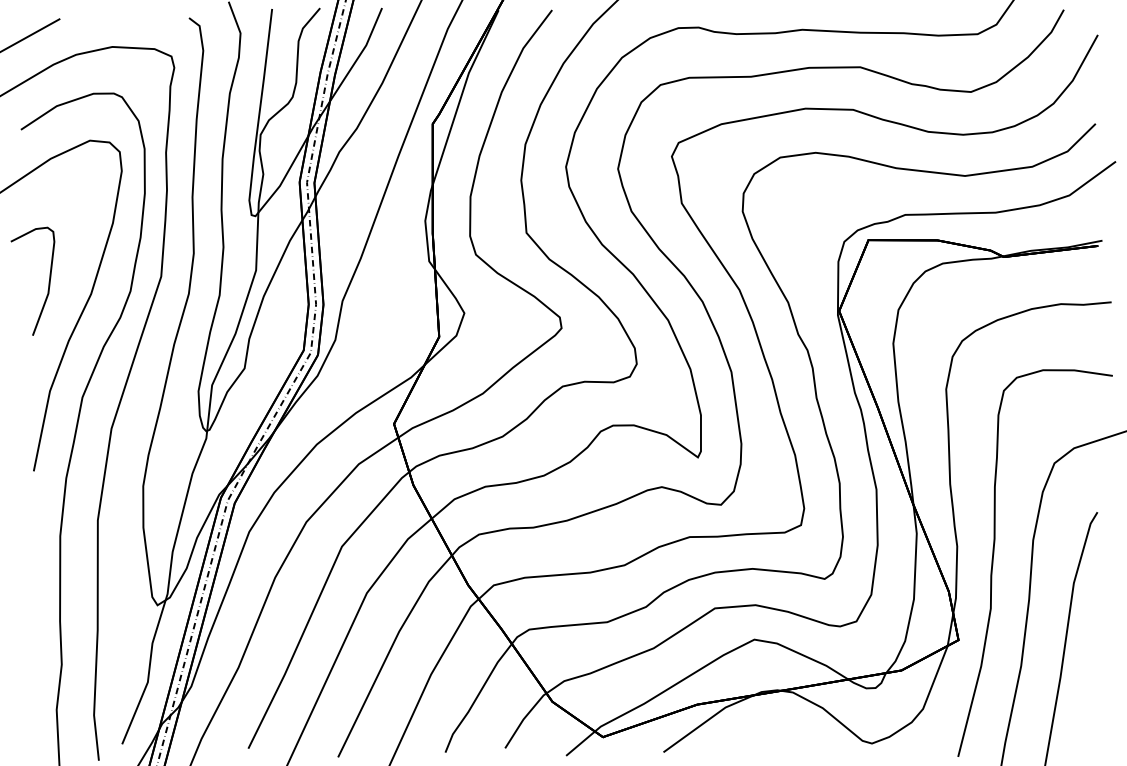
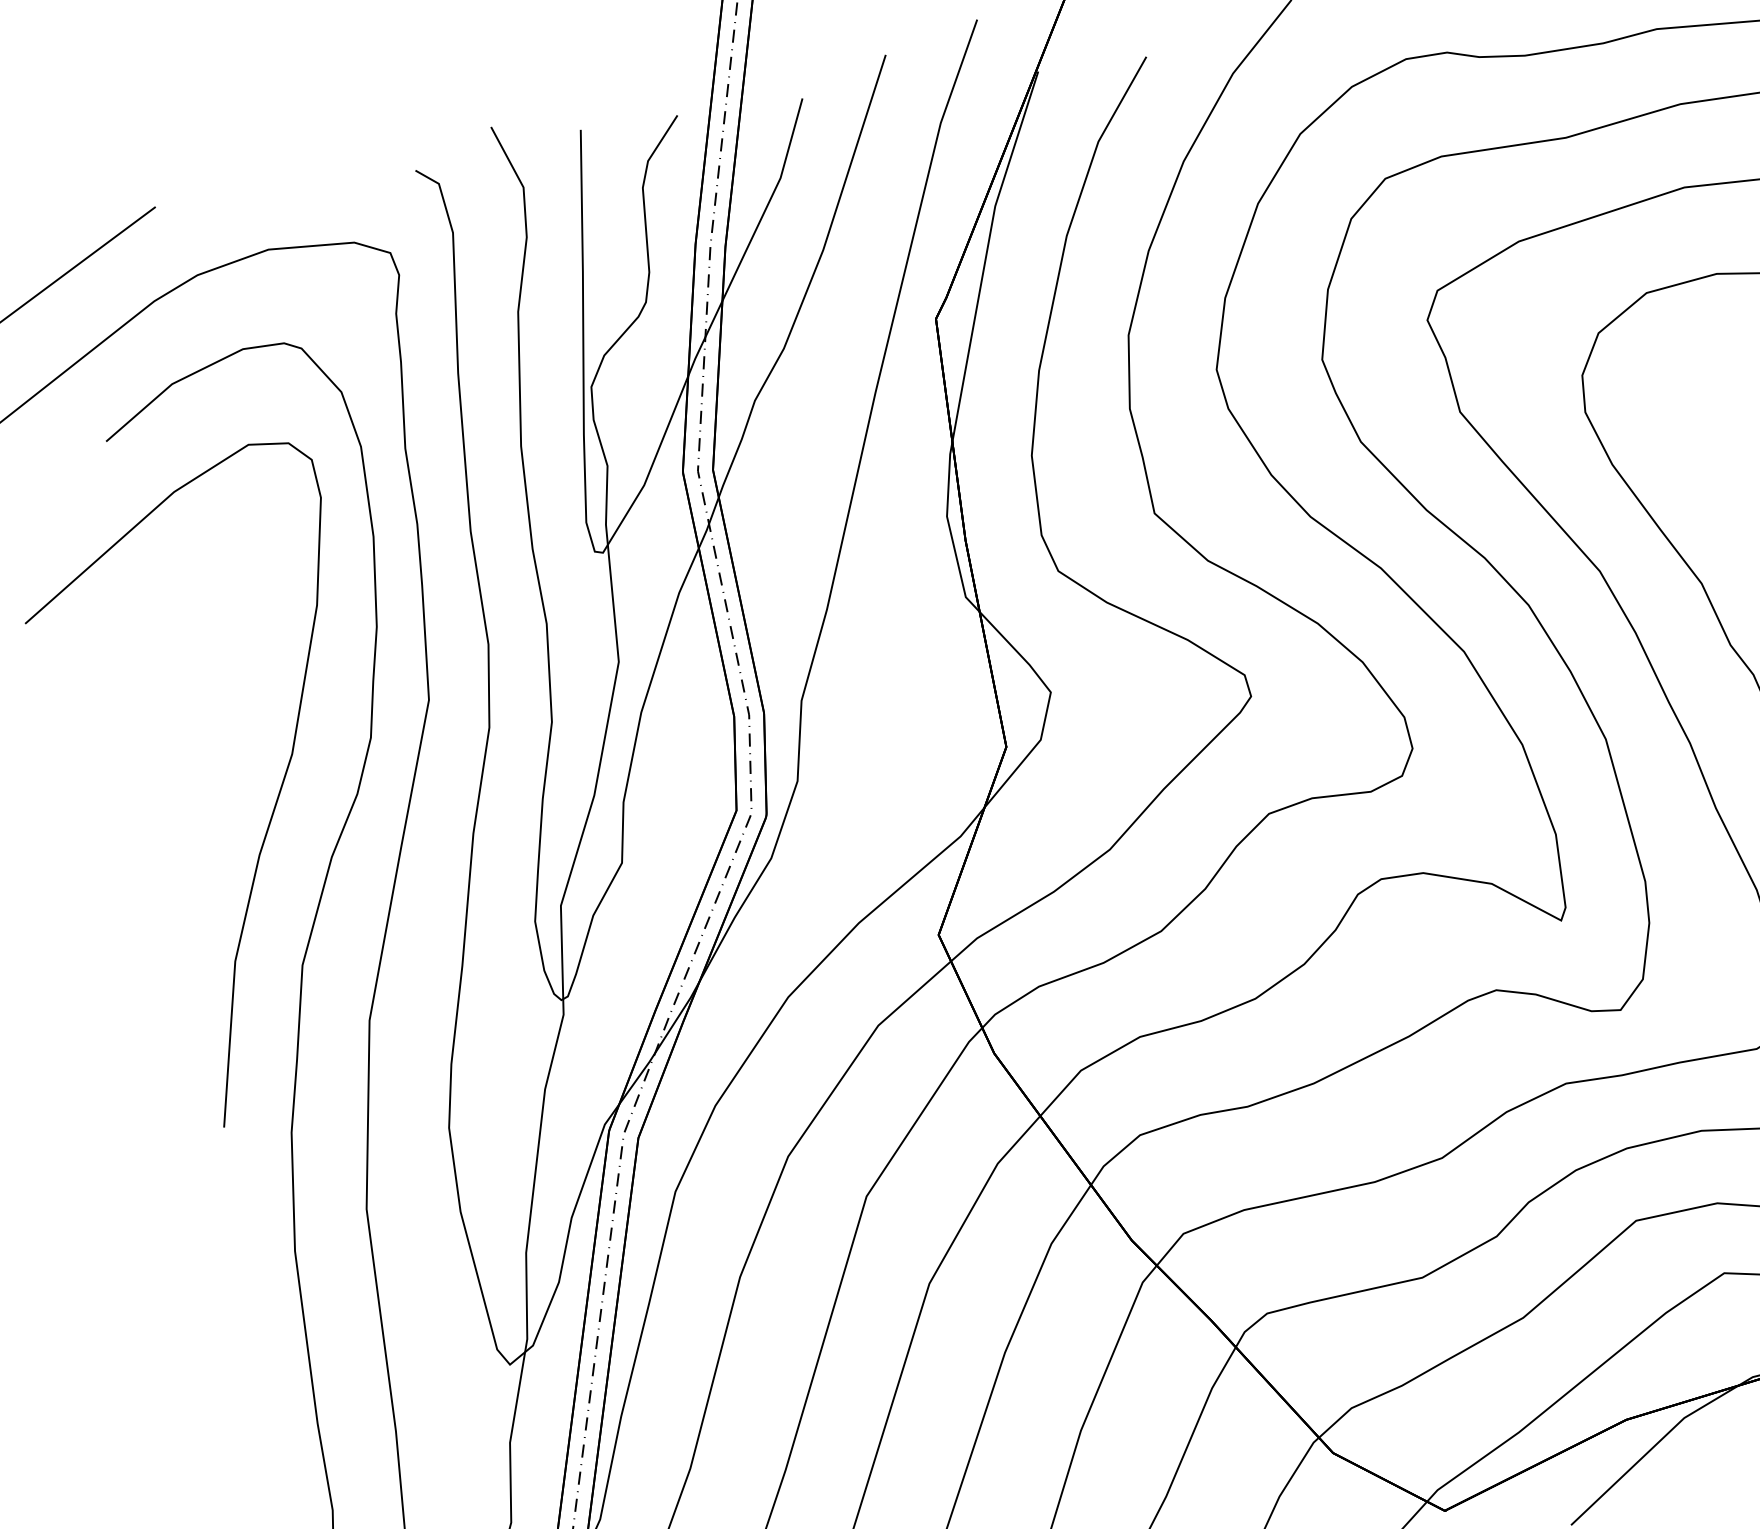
curve: (48, 281) -> (202, 740), removed

